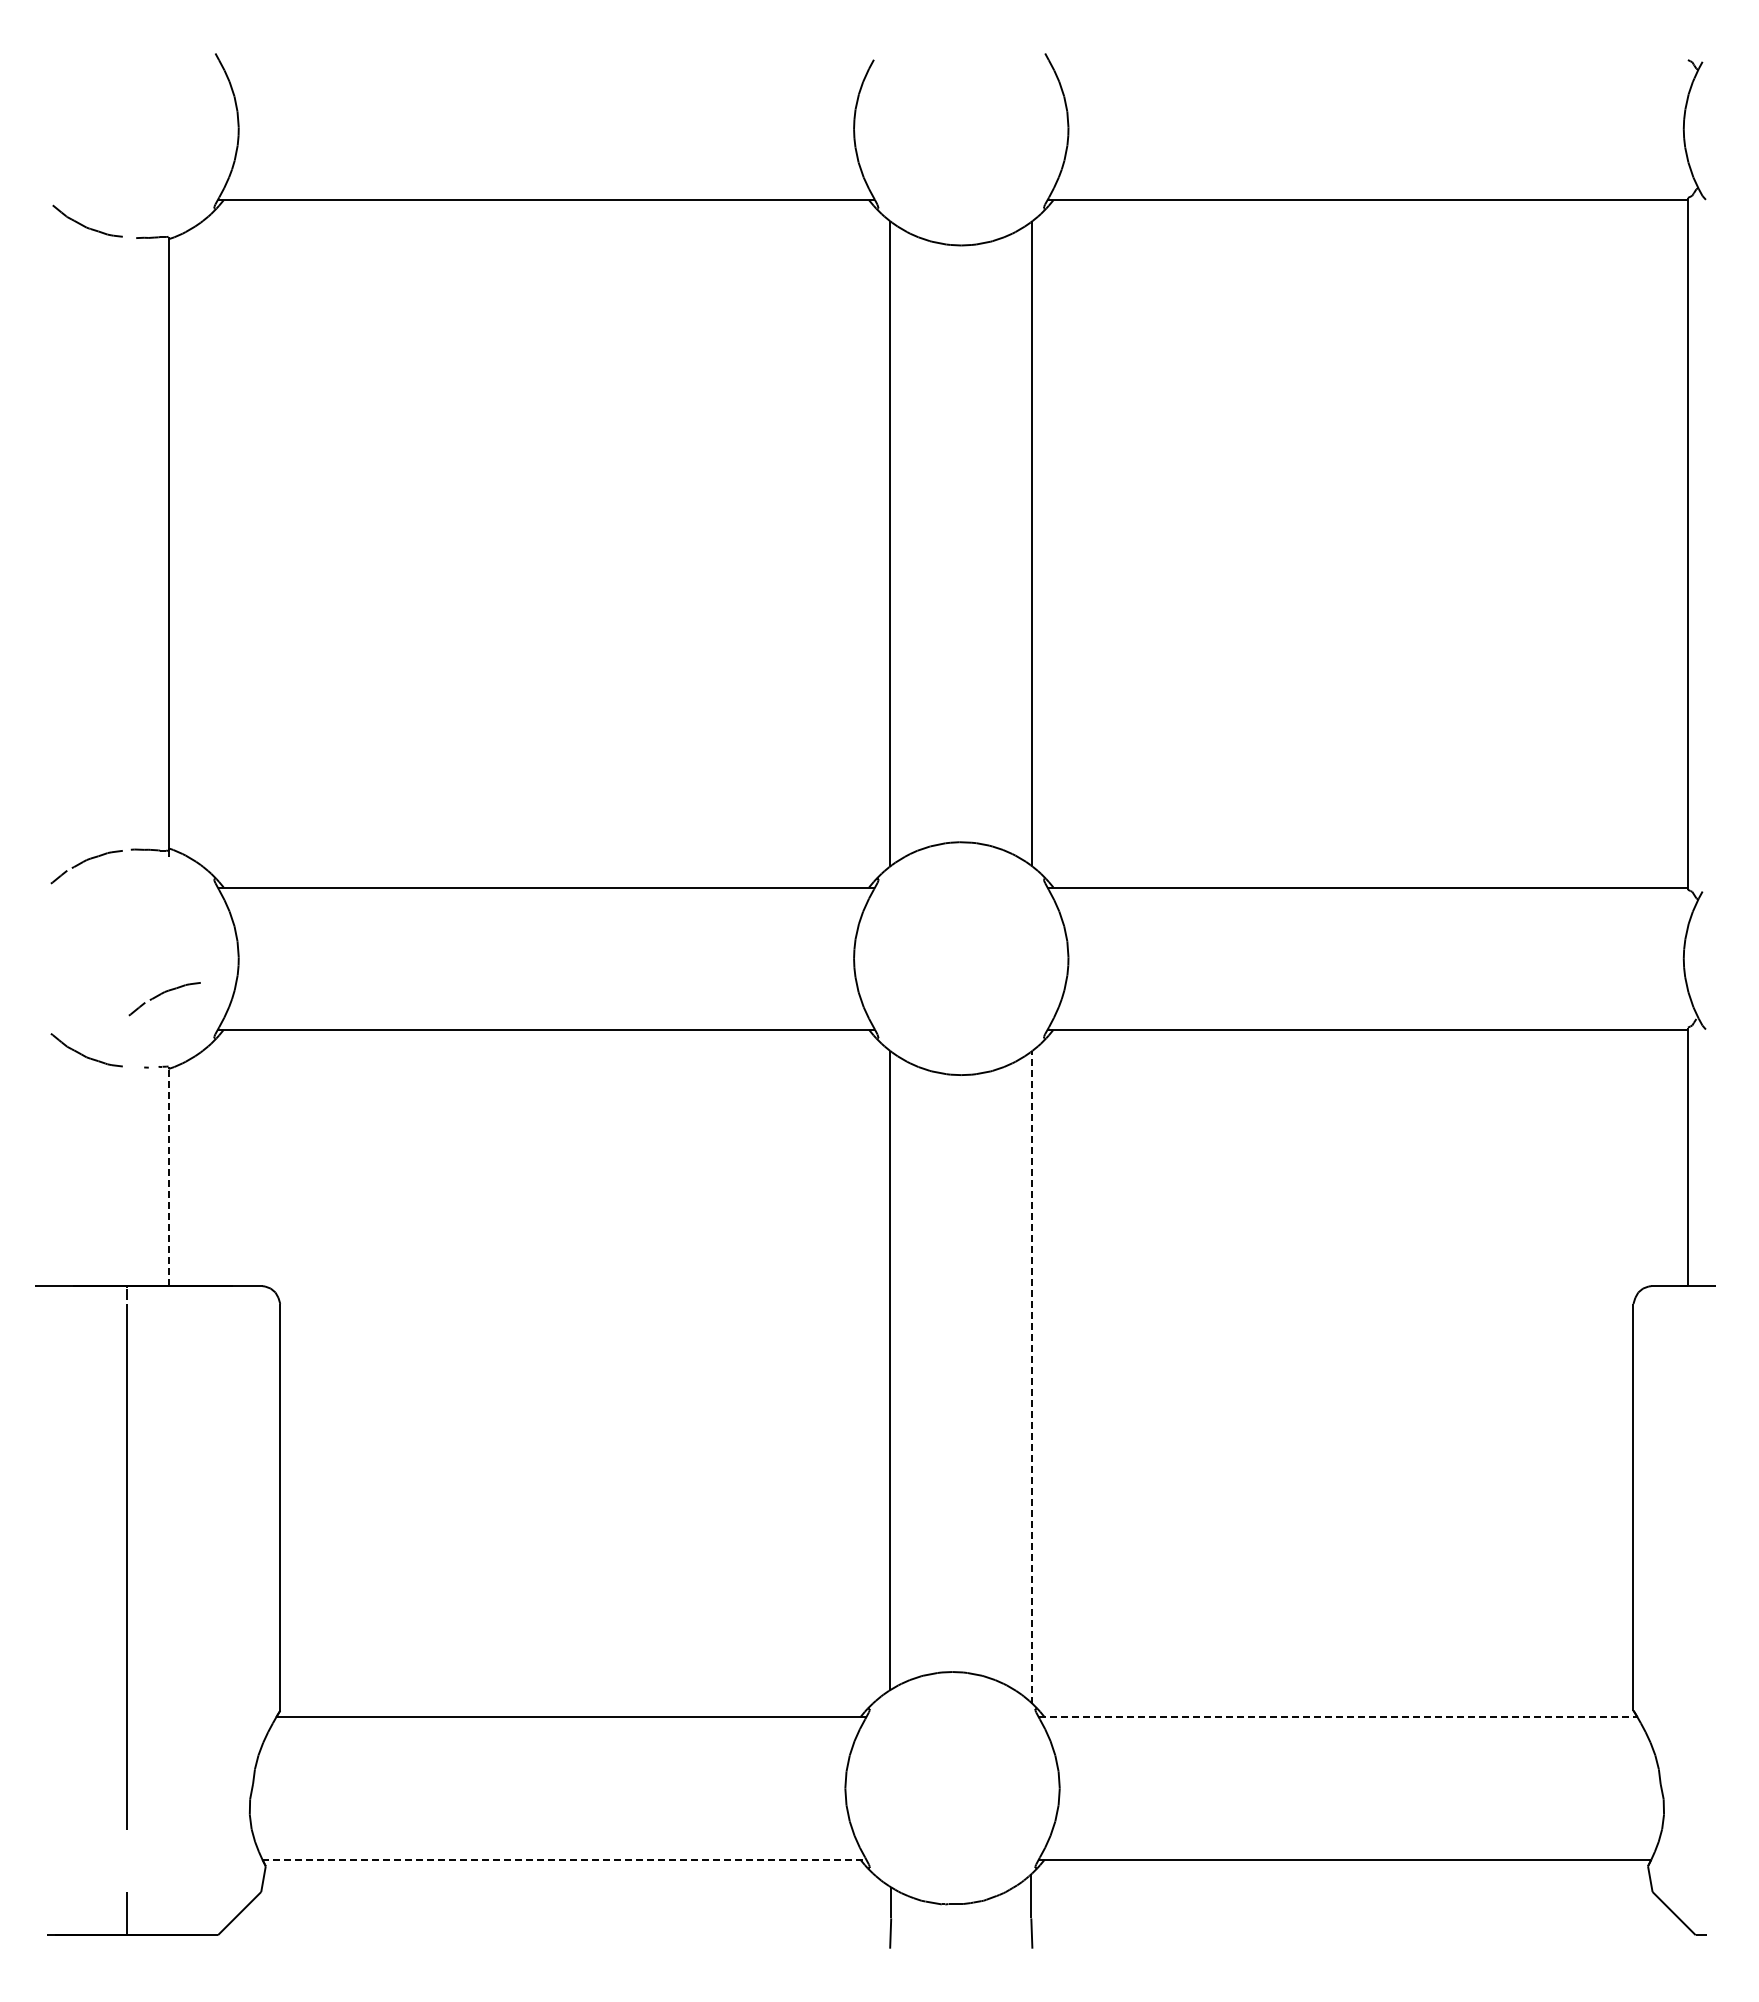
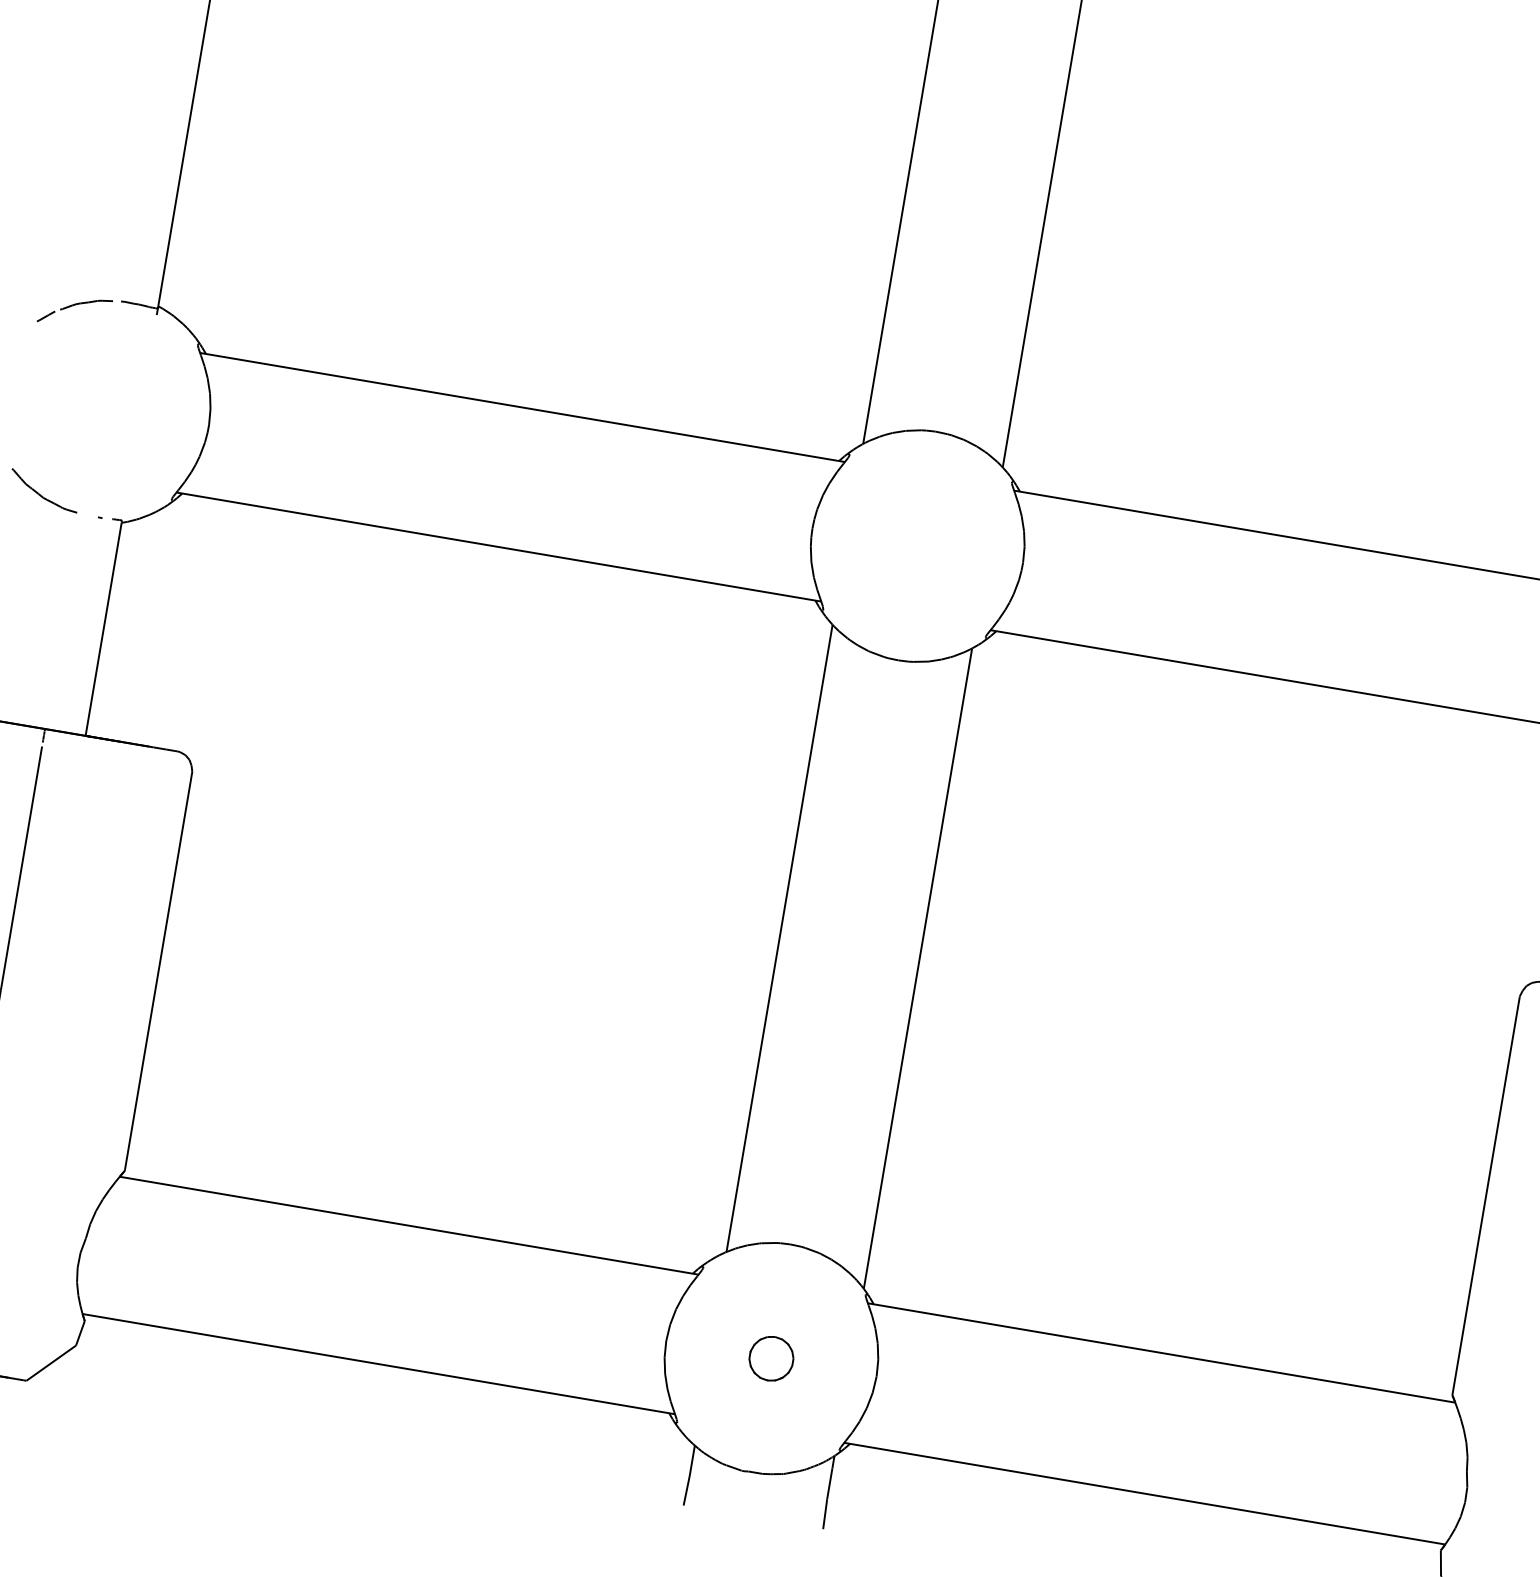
part: (164, 999) -> (129, 453), removed
line: (168, 1177) -> (103, 629), dashed -> solid
line: (1032, 1376) -> (918, 967), dashed -> solid
line: (1338, 1717) -> (1161, 1353), dashed -> solid
part: (952, 1788) -> (771, 1358), added
line: (564, 1859) -> (378, 1364), dashed -> solid

